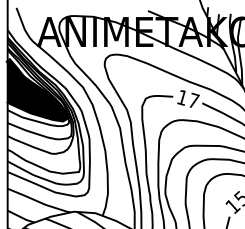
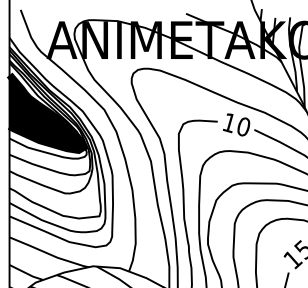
text: (194, 100) -> (244, 126), 17 -> 10

